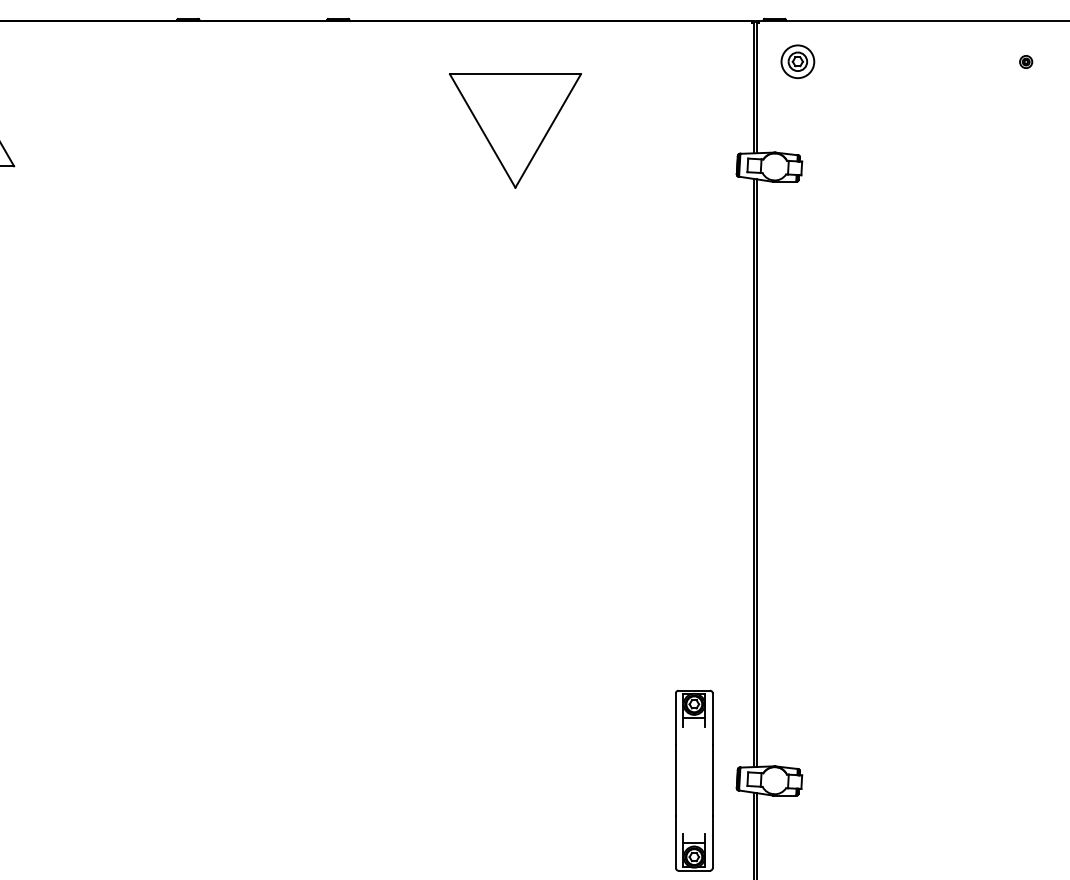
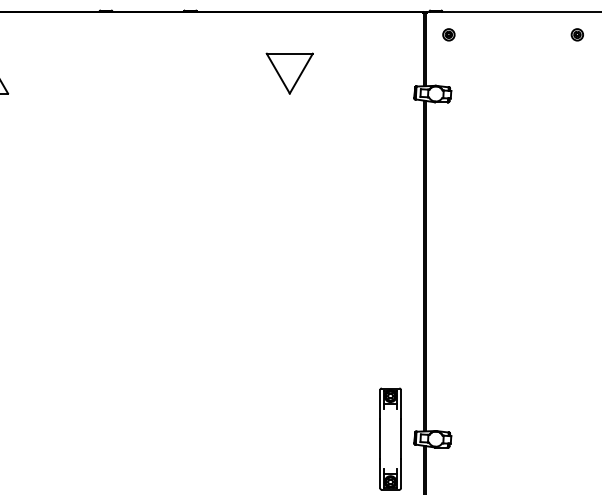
part: (797, 61) -> (448, 34), size x0.62
part: (1024, 61) -> (576, 34), size x1.67
part: (514, 130) -> (289, 73), size x0.62

